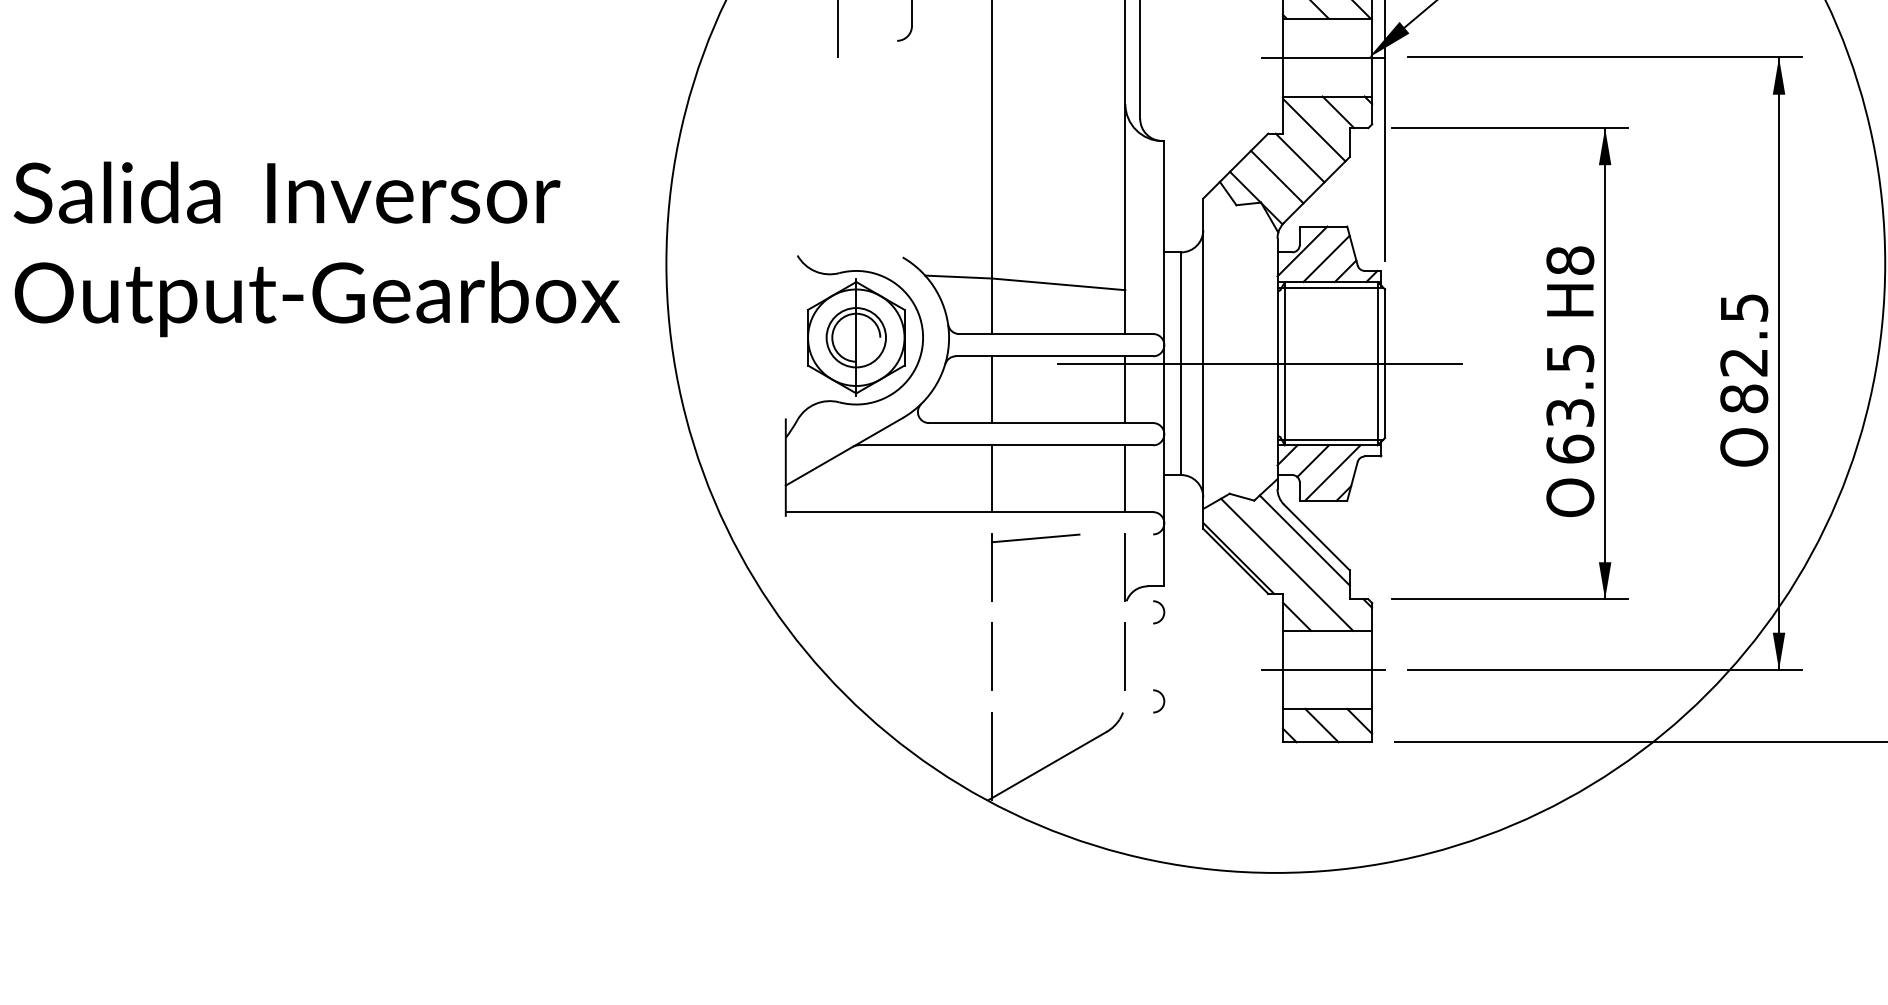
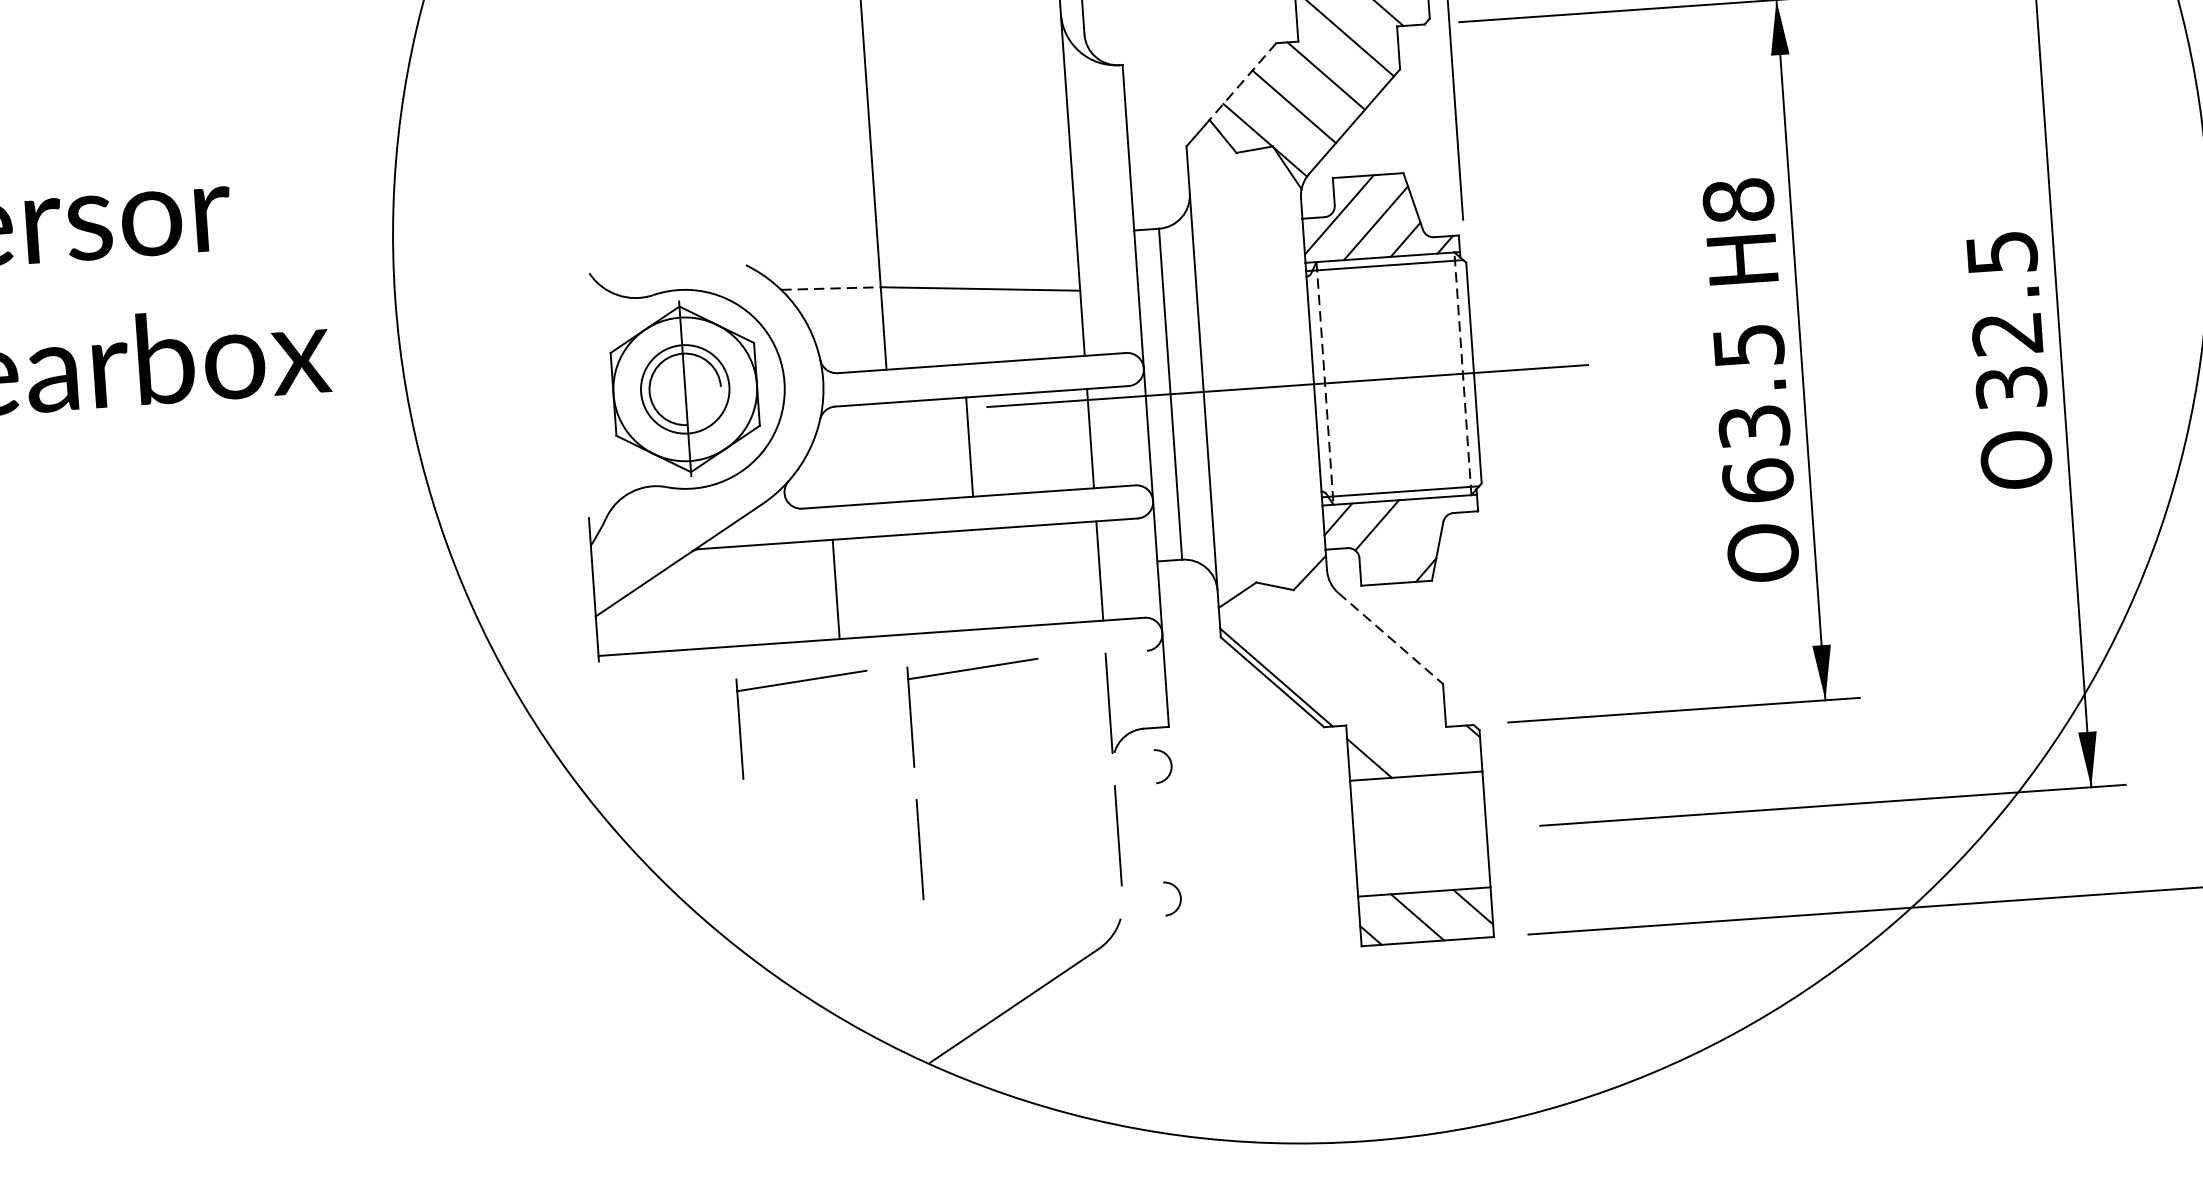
line: (1243, 158) -> (1242, 82), solid -> dashed
line: (959, 277) -> (832, 289), solid -> dashed
line: (1284, 363) -> (1324, 383), solid -> dashed
line: (1377, 363) -> (1462, 373), solid -> dashed
line: (992, 389) -> (970, 446), moved
text: (1744, 398) -> (2011, 387), 82.5 -> 32.5
line: (1332, 472) -> (1407, 540), removed
line: (992, 478) -> (836, 589), moved
line: (1316, 537) -> (1390, 638), solid -> dashed
part: (920, 539) -> (801, 682), added
line: (1304, 540) -> (1372, 644), removed
line: (1287, 564) -> (1349, 681), removed
line: (1323, 669) -> (1414, 833), removed
line: (992, 755) -> (931, 996), removed

